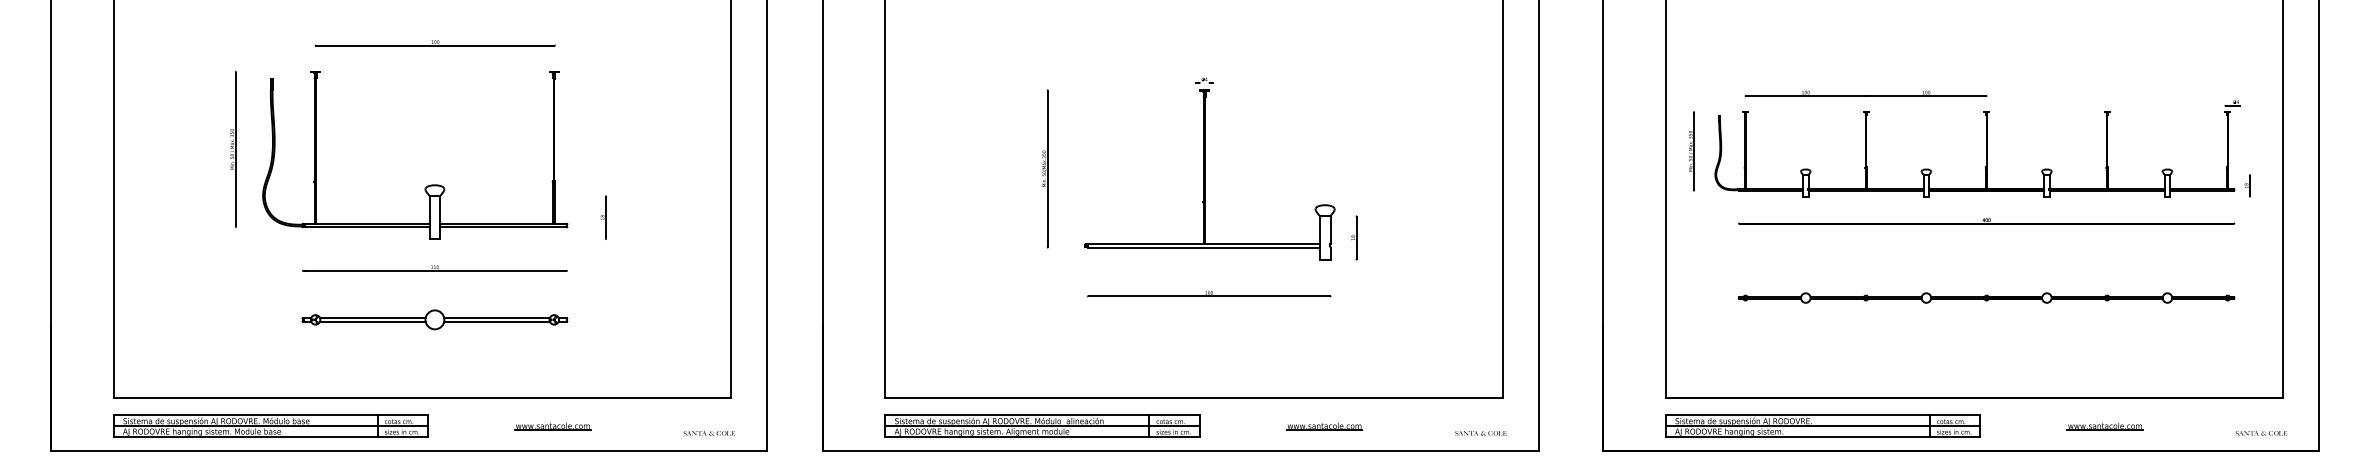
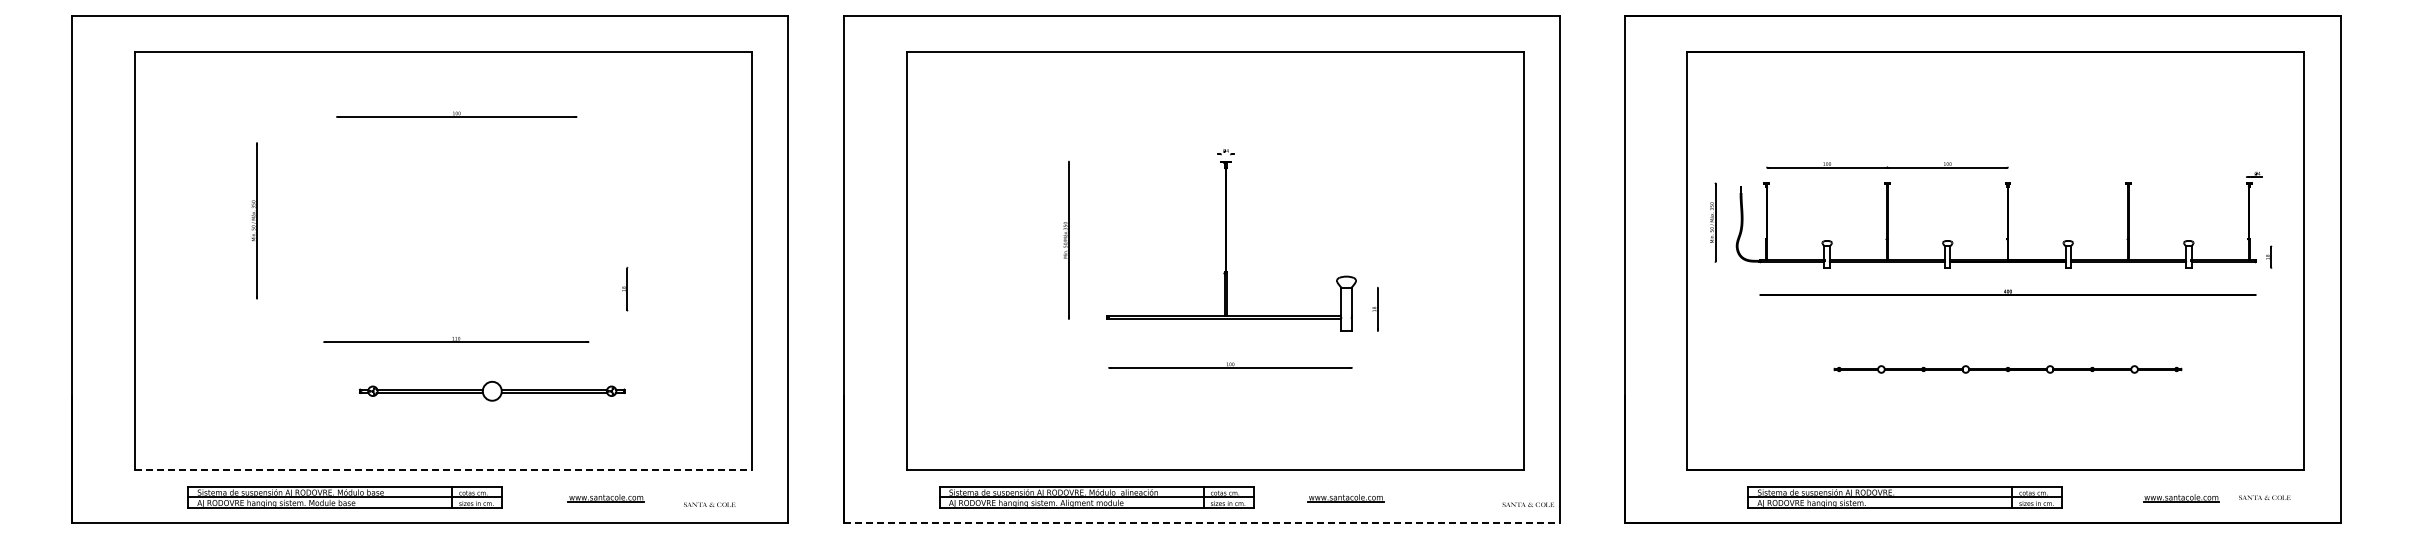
part: (428, 185) -> (449, 256), removed
part: (1986, 298) -> (2007, 369), size x0.7
part: (435, 320) -> (492, 391), moved
line: (422, 398) -> (443, 469), solid -> dashed
part: (270, 426) -> (344, 497), moved
part: (1042, 426) -> (1096, 497), moved
part: (1822, 426) -> (1904, 497), moved
part: (552, 427) -> (605, 498), moved
part: (2105, 427) -> (2181, 498), moved
part: (709, 433) -> (709, 504), moved
part: (1480, 433) -> (1527, 504), moved
part: (2261, 433) -> (2264, 497), moved
line: (1181, 451) -> (1202, 522), solid -> dashed

